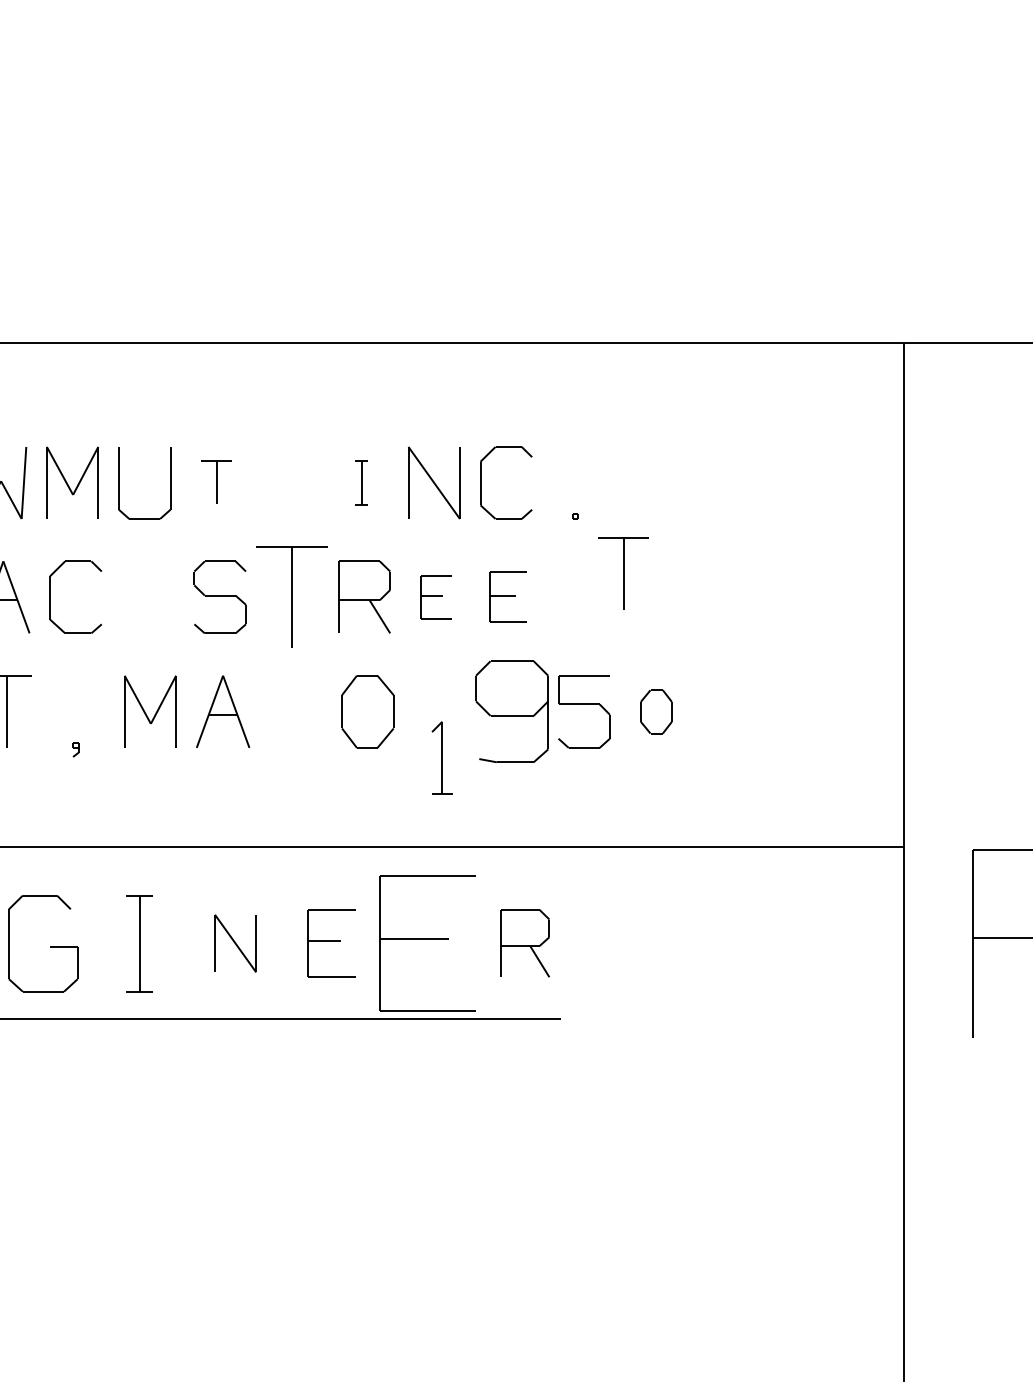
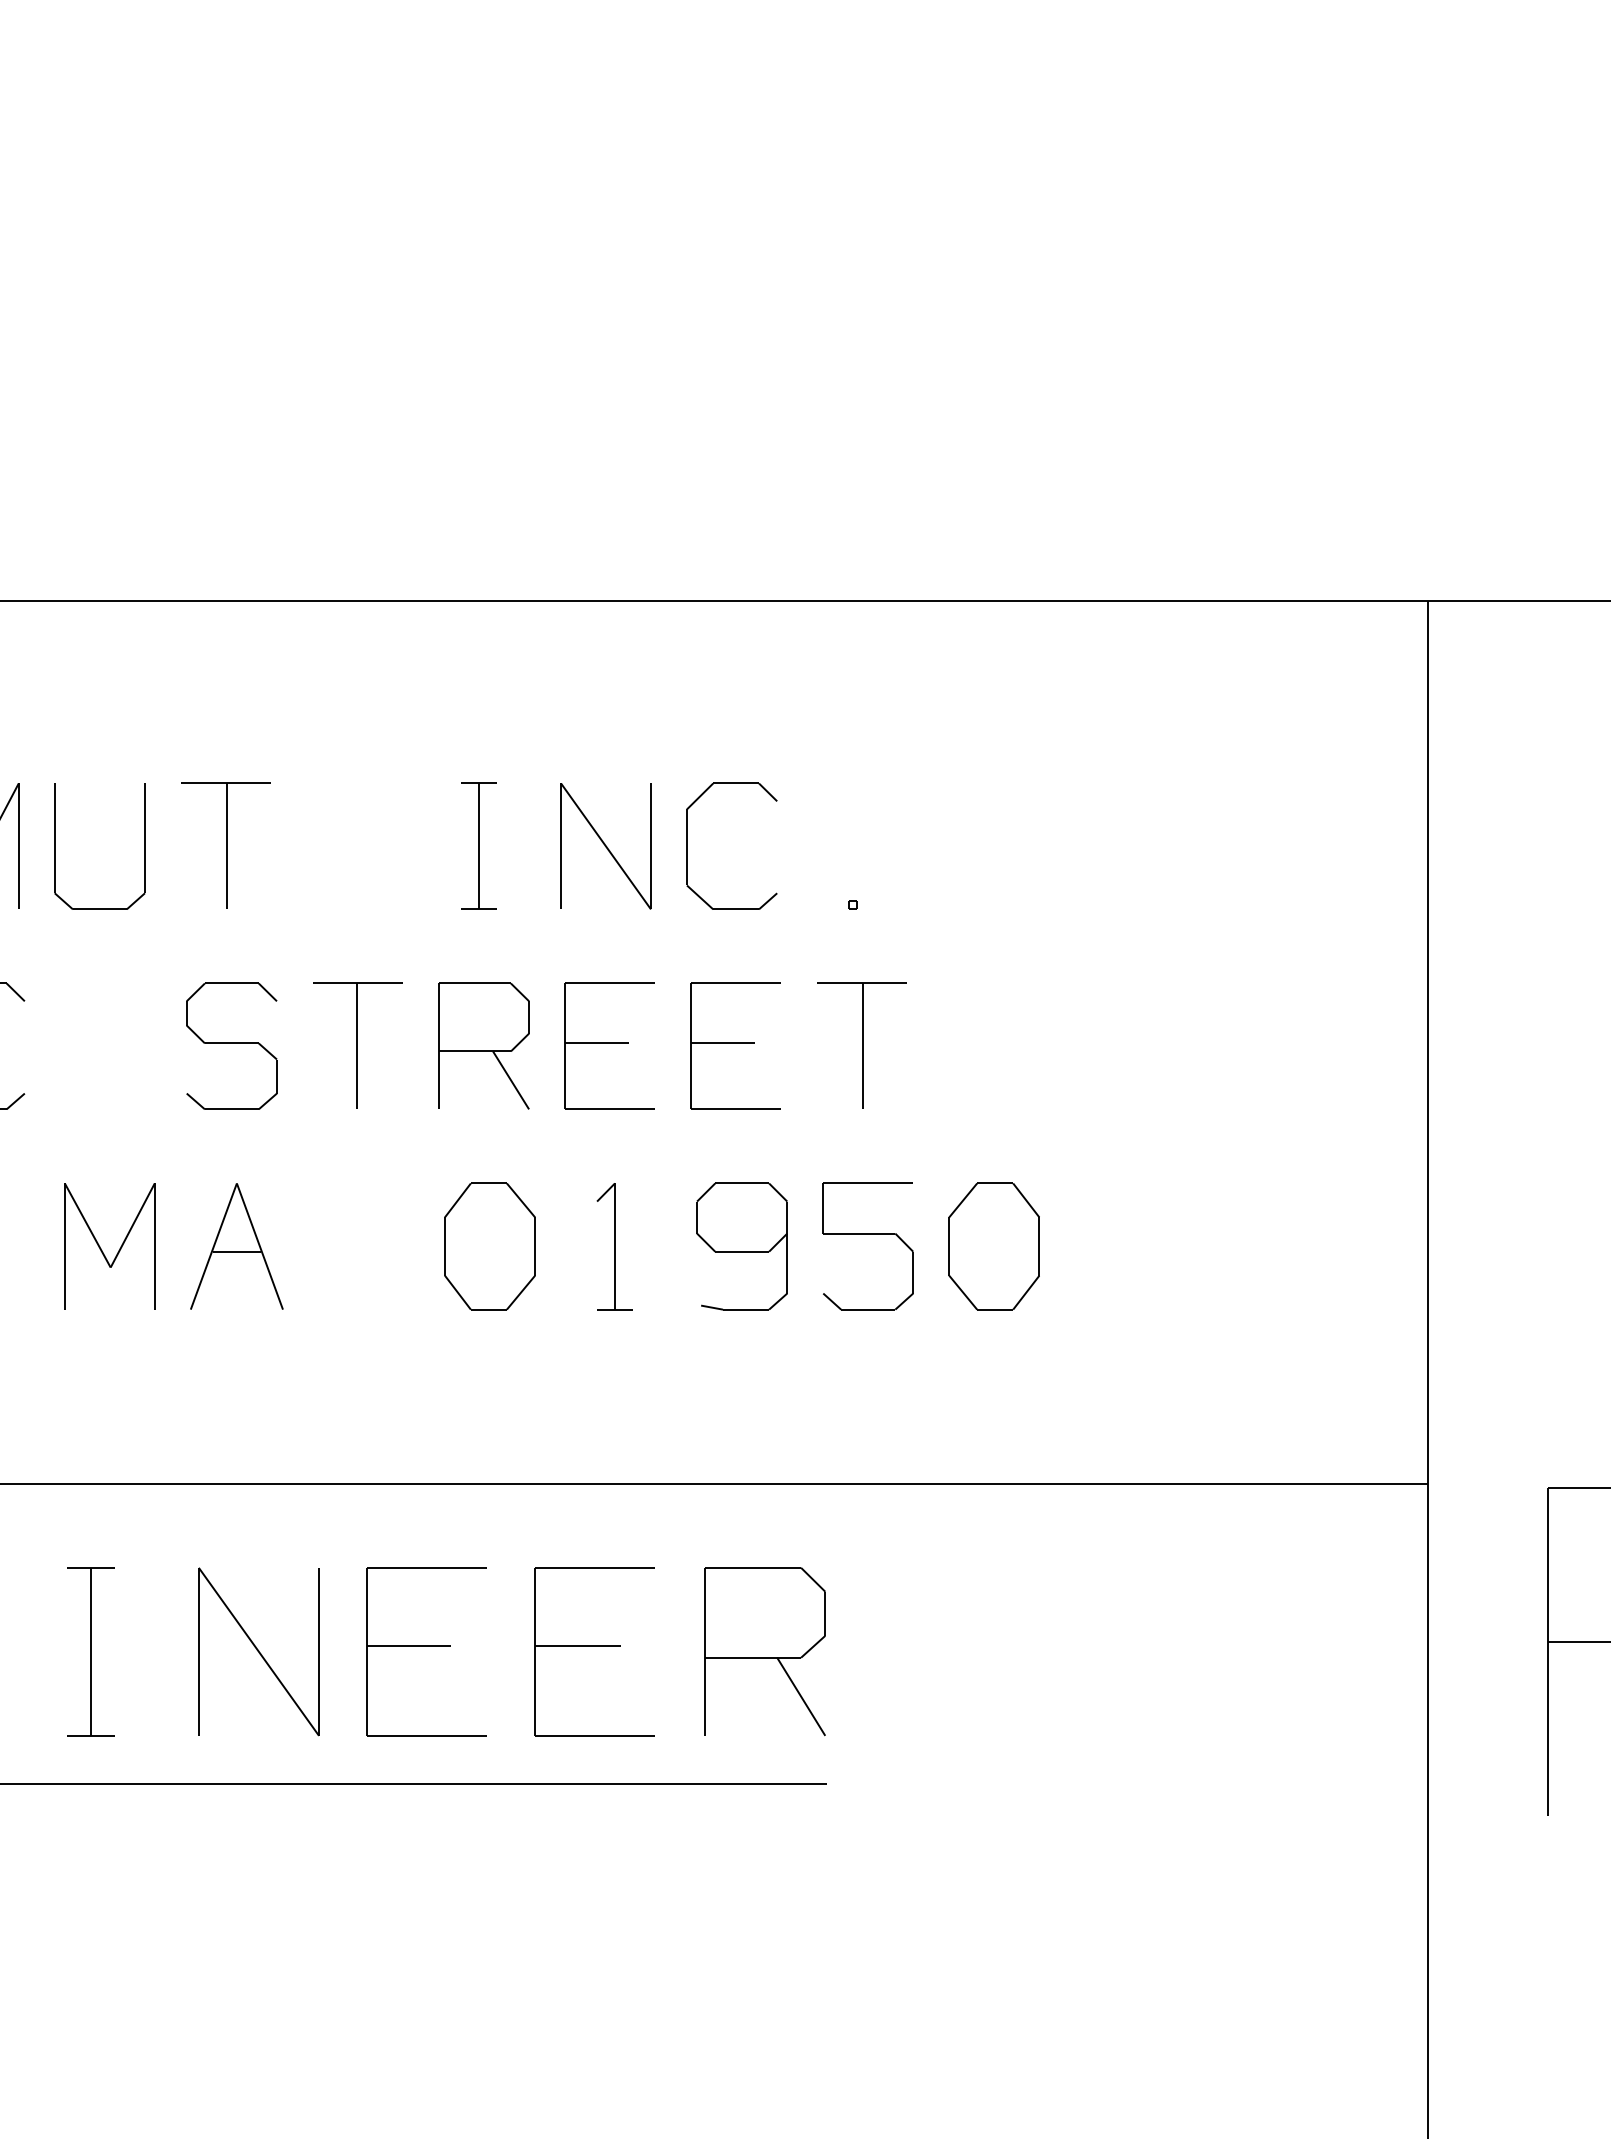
part: (216, 482) -> (225, 845), size x1.67
part: (361, 482) -> (478, 845), size x1.67
part: (623, 573) -> (861, 1044), moved
part: (292, 596) -> (358, 1044), size x0.71
part: (435, 596) -> (608, 1044), size x1.67
part: (507, 596) -> (734, 1044), size x1.43
part: (511, 711) -> (741, 1245), size x0.71
part: (656, 711) -> (994, 1245), size x1.67
part: (441, 757) -> (613, 1245), moved
part: (235, 943) -> (258, 1651), size x1.67
part: (330, 943) -> (424, 1651), size x1.43
part: (427, 943) -> (594, 1651), size x0.71
part: (525, 943) -> (765, 1651), size x1.43

